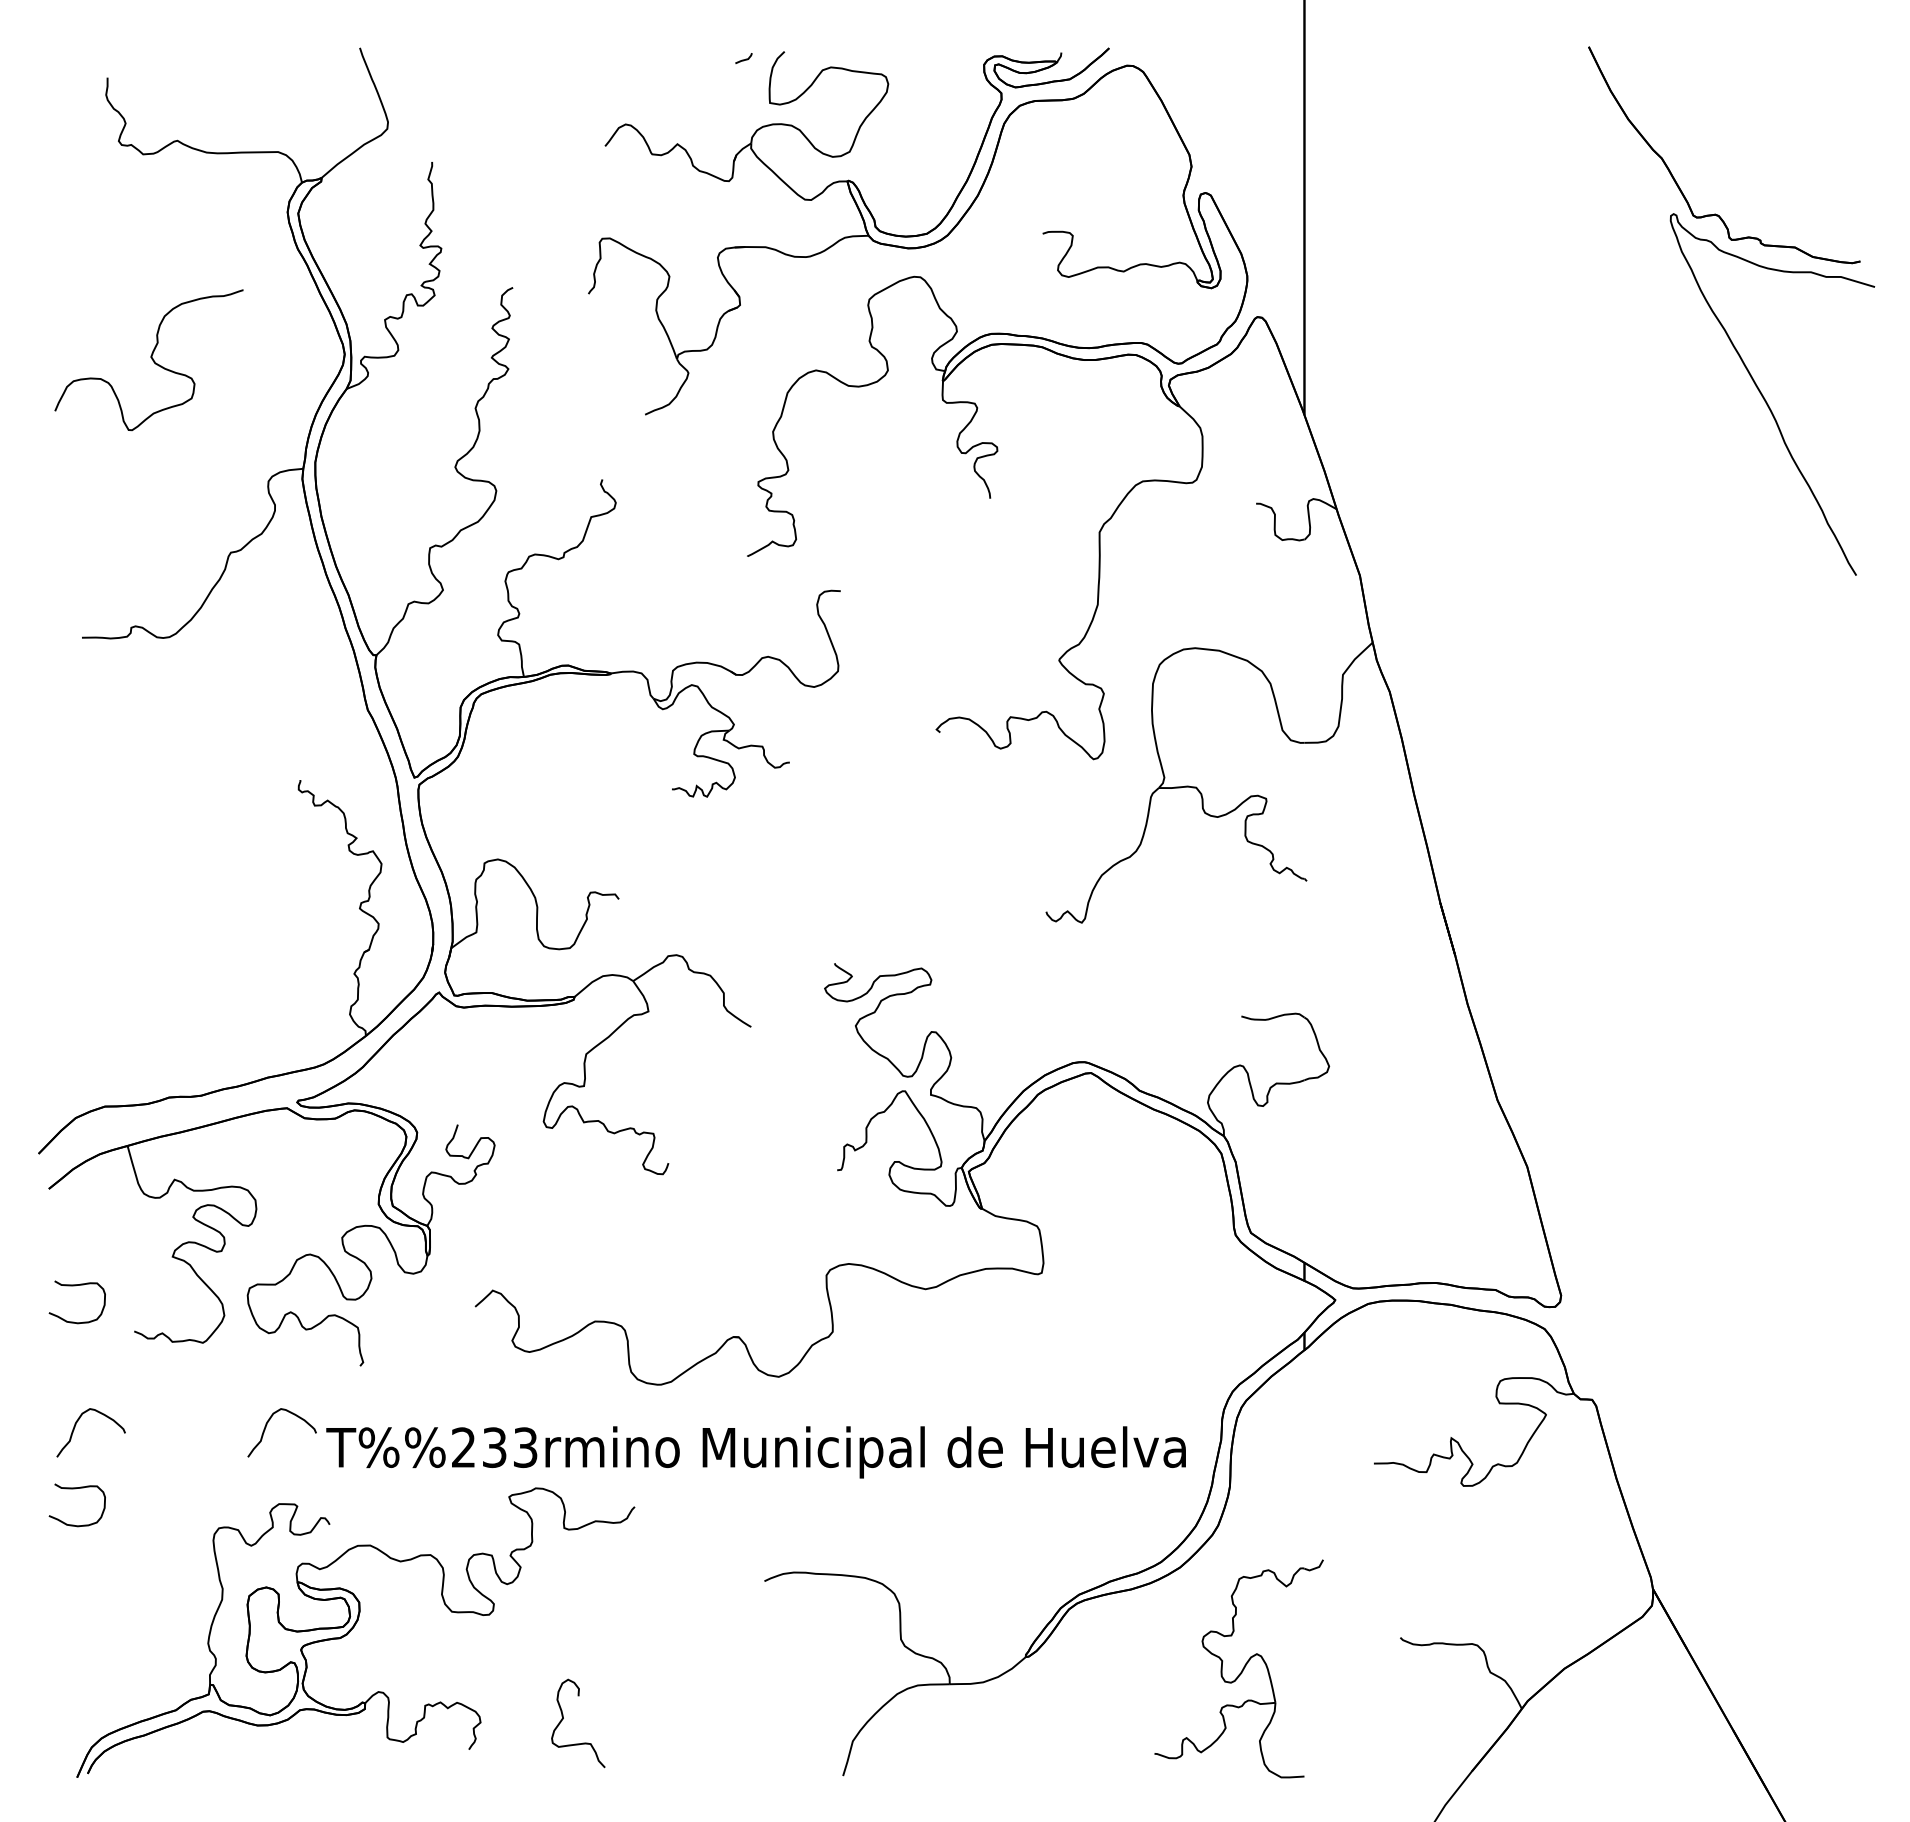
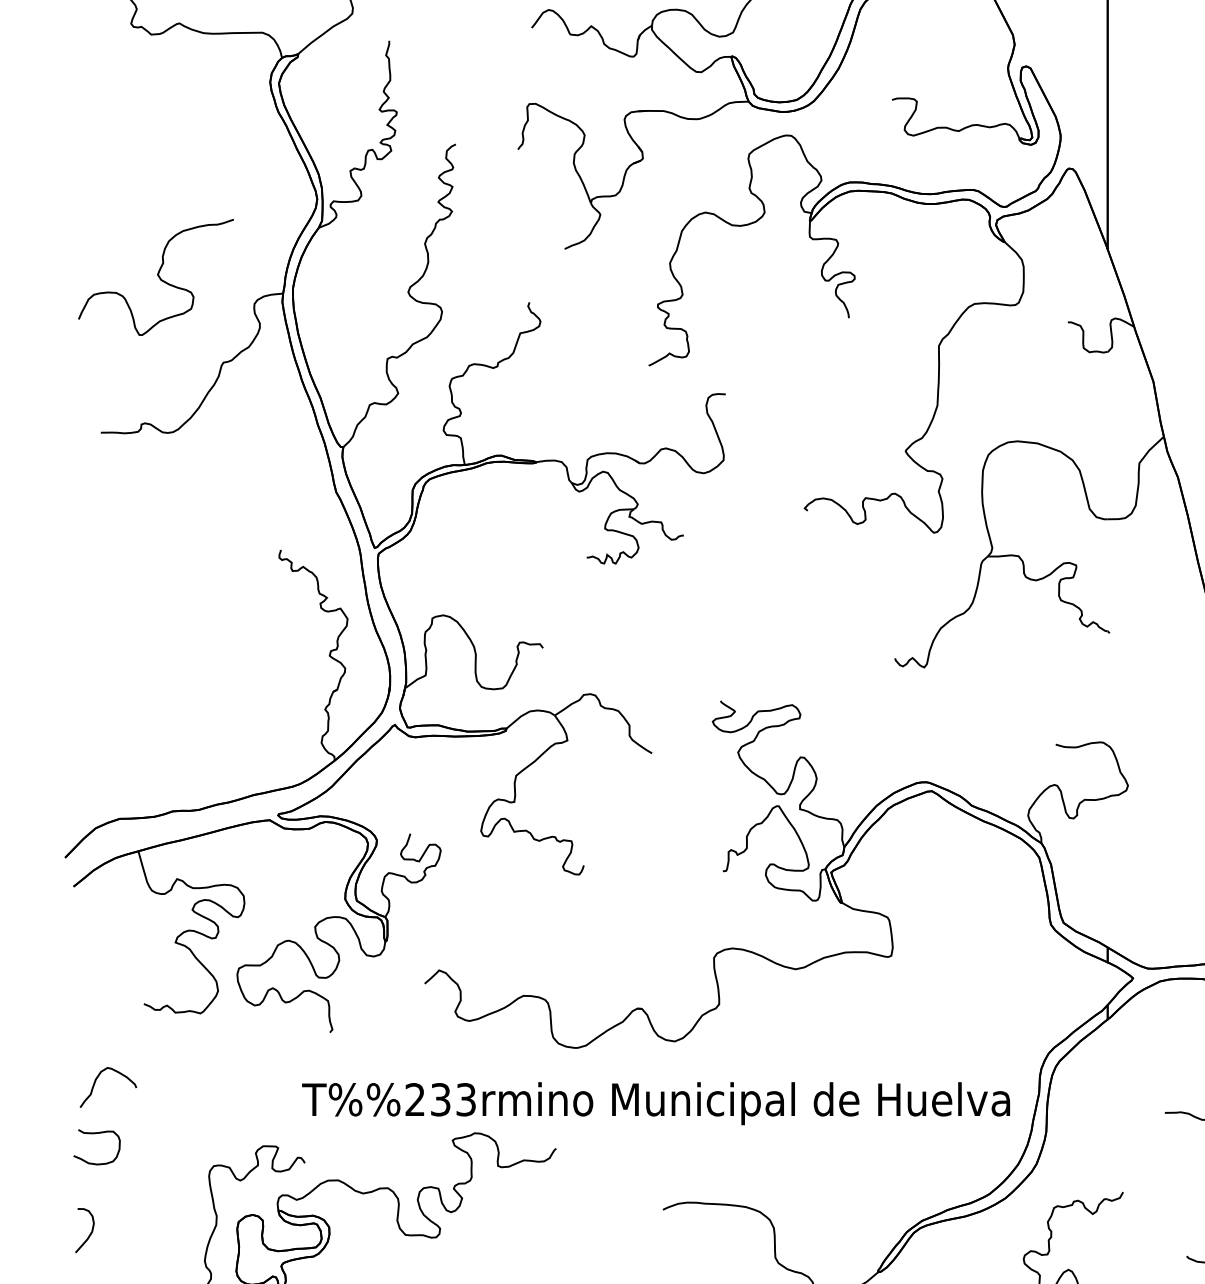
curve: (151, 359) -> (158, 276), moved
curve: (75, 1286) -> (95, 967), removed
curve: (266, 1427) -> (252, 1083), removed
curve: (68, 1610) -> (89, 1233), added

